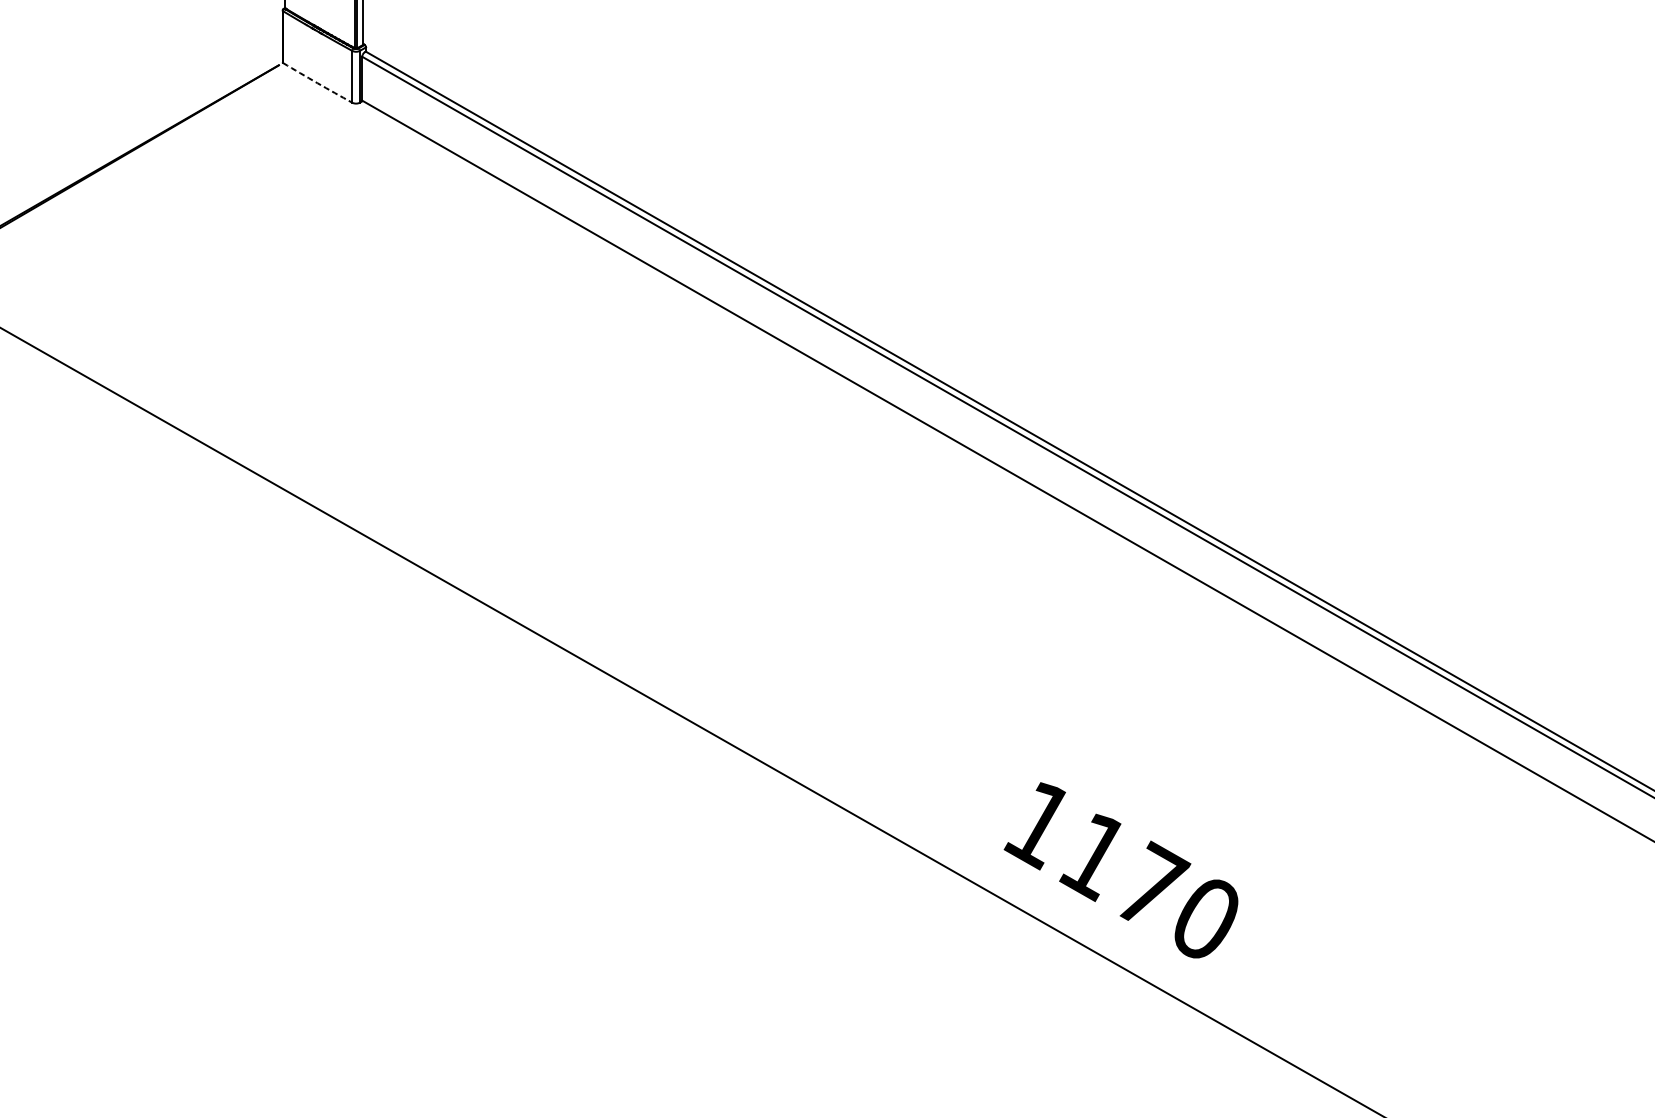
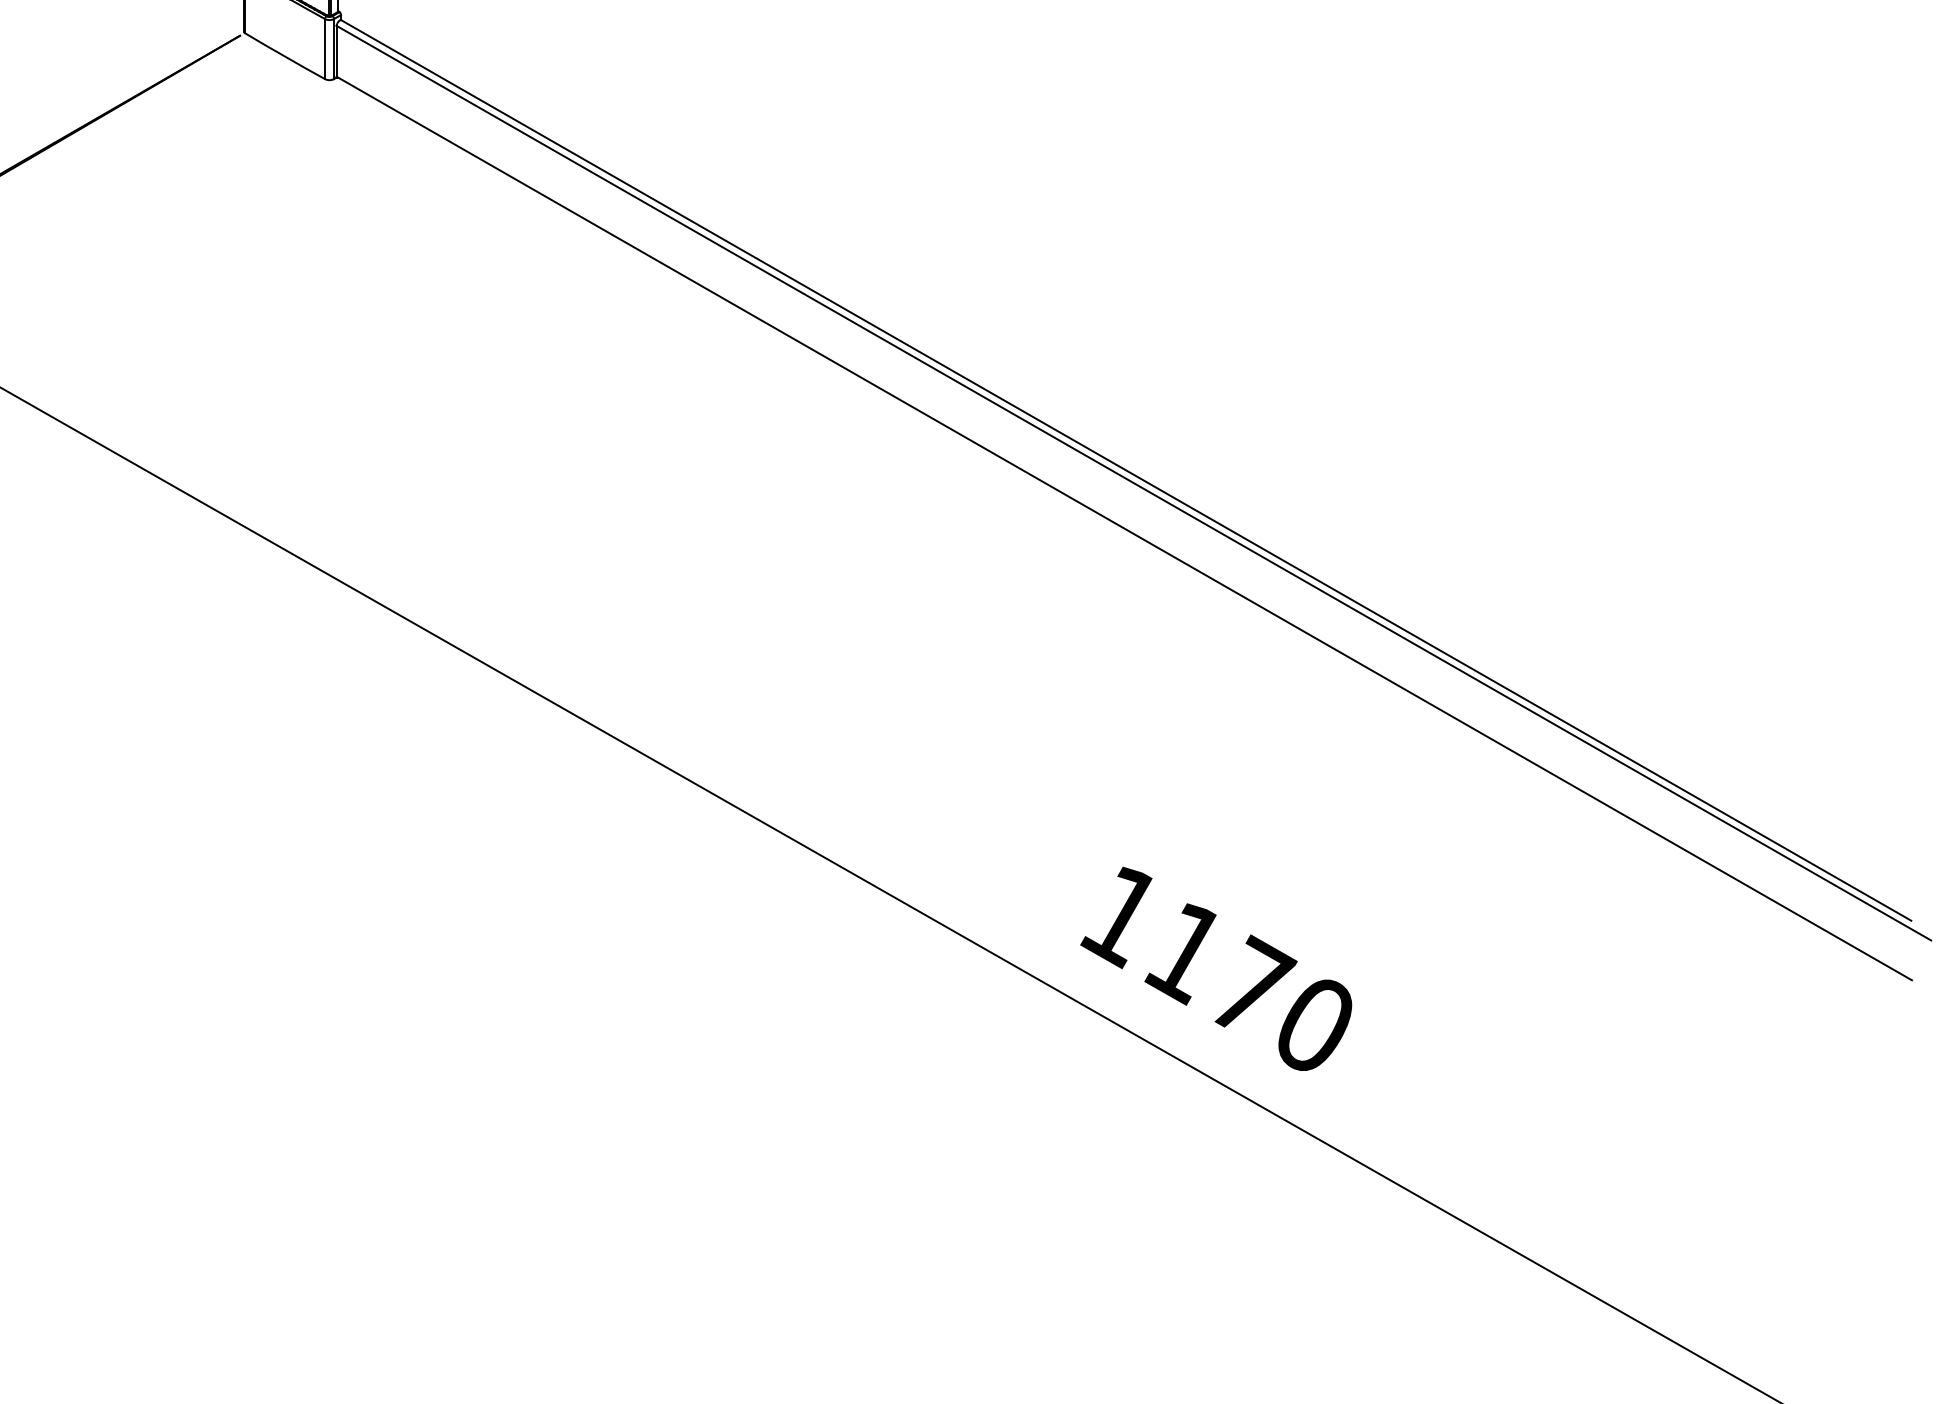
arc: (317, 83) -> (284, 56), dashed -> solid

